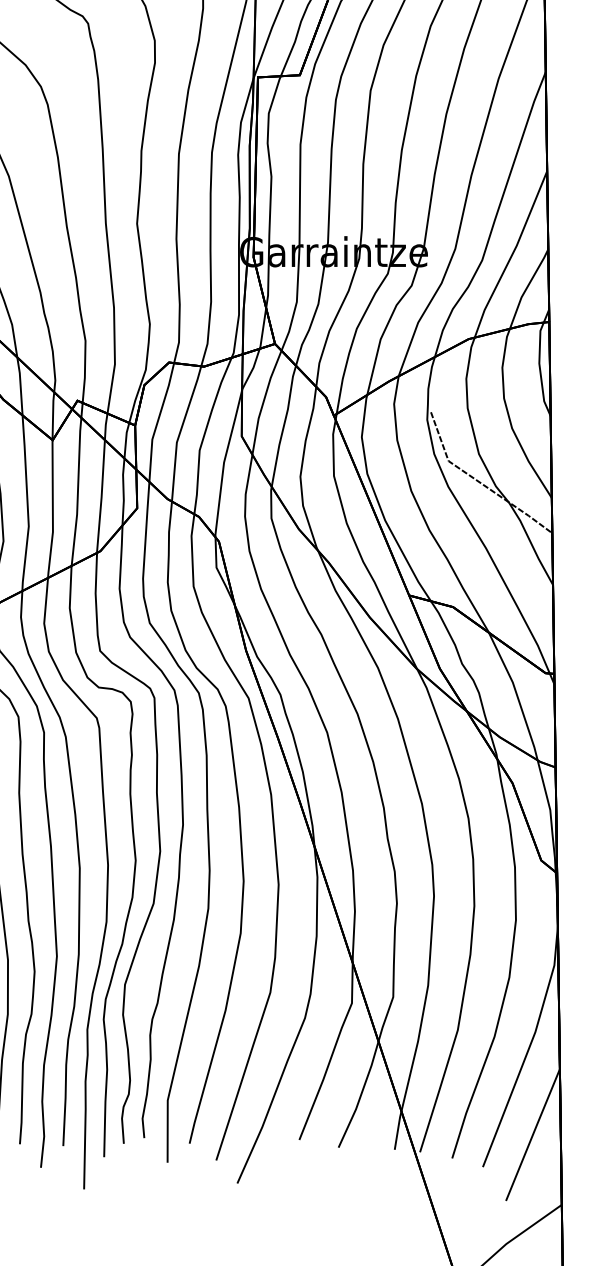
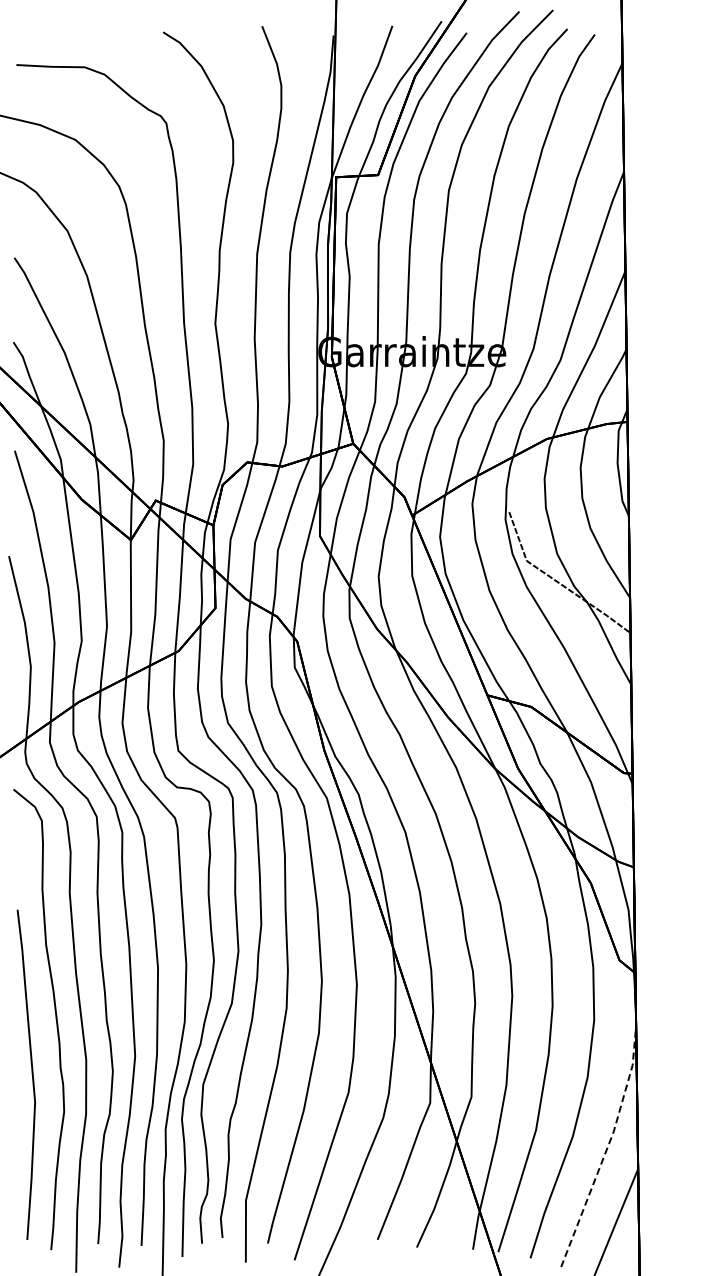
line: (529, 1046) -> (607, 1146), solid -> dashed

